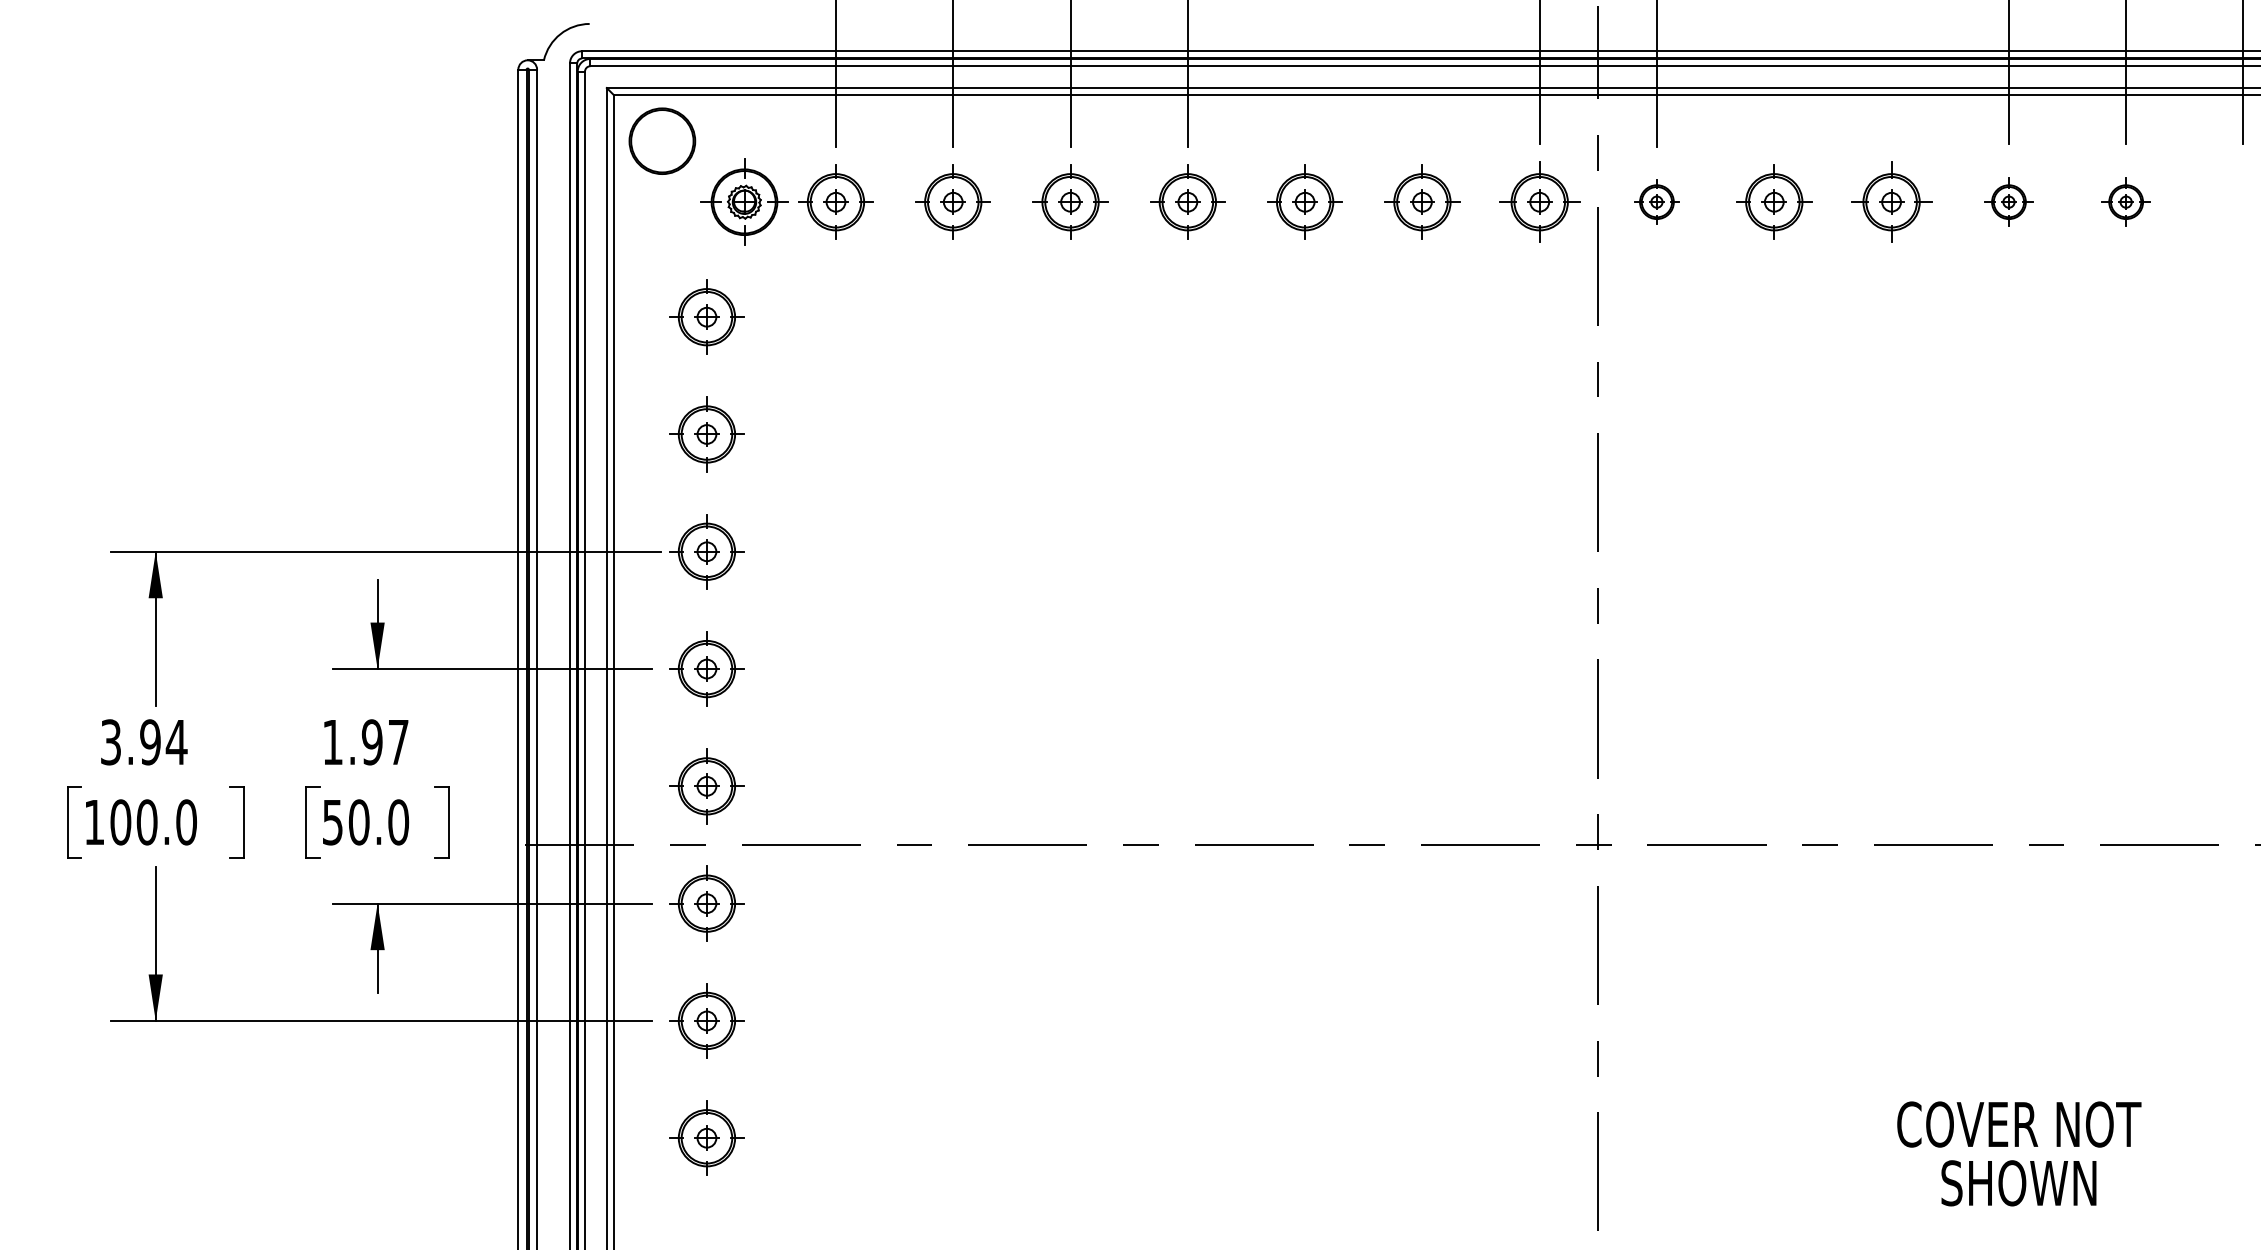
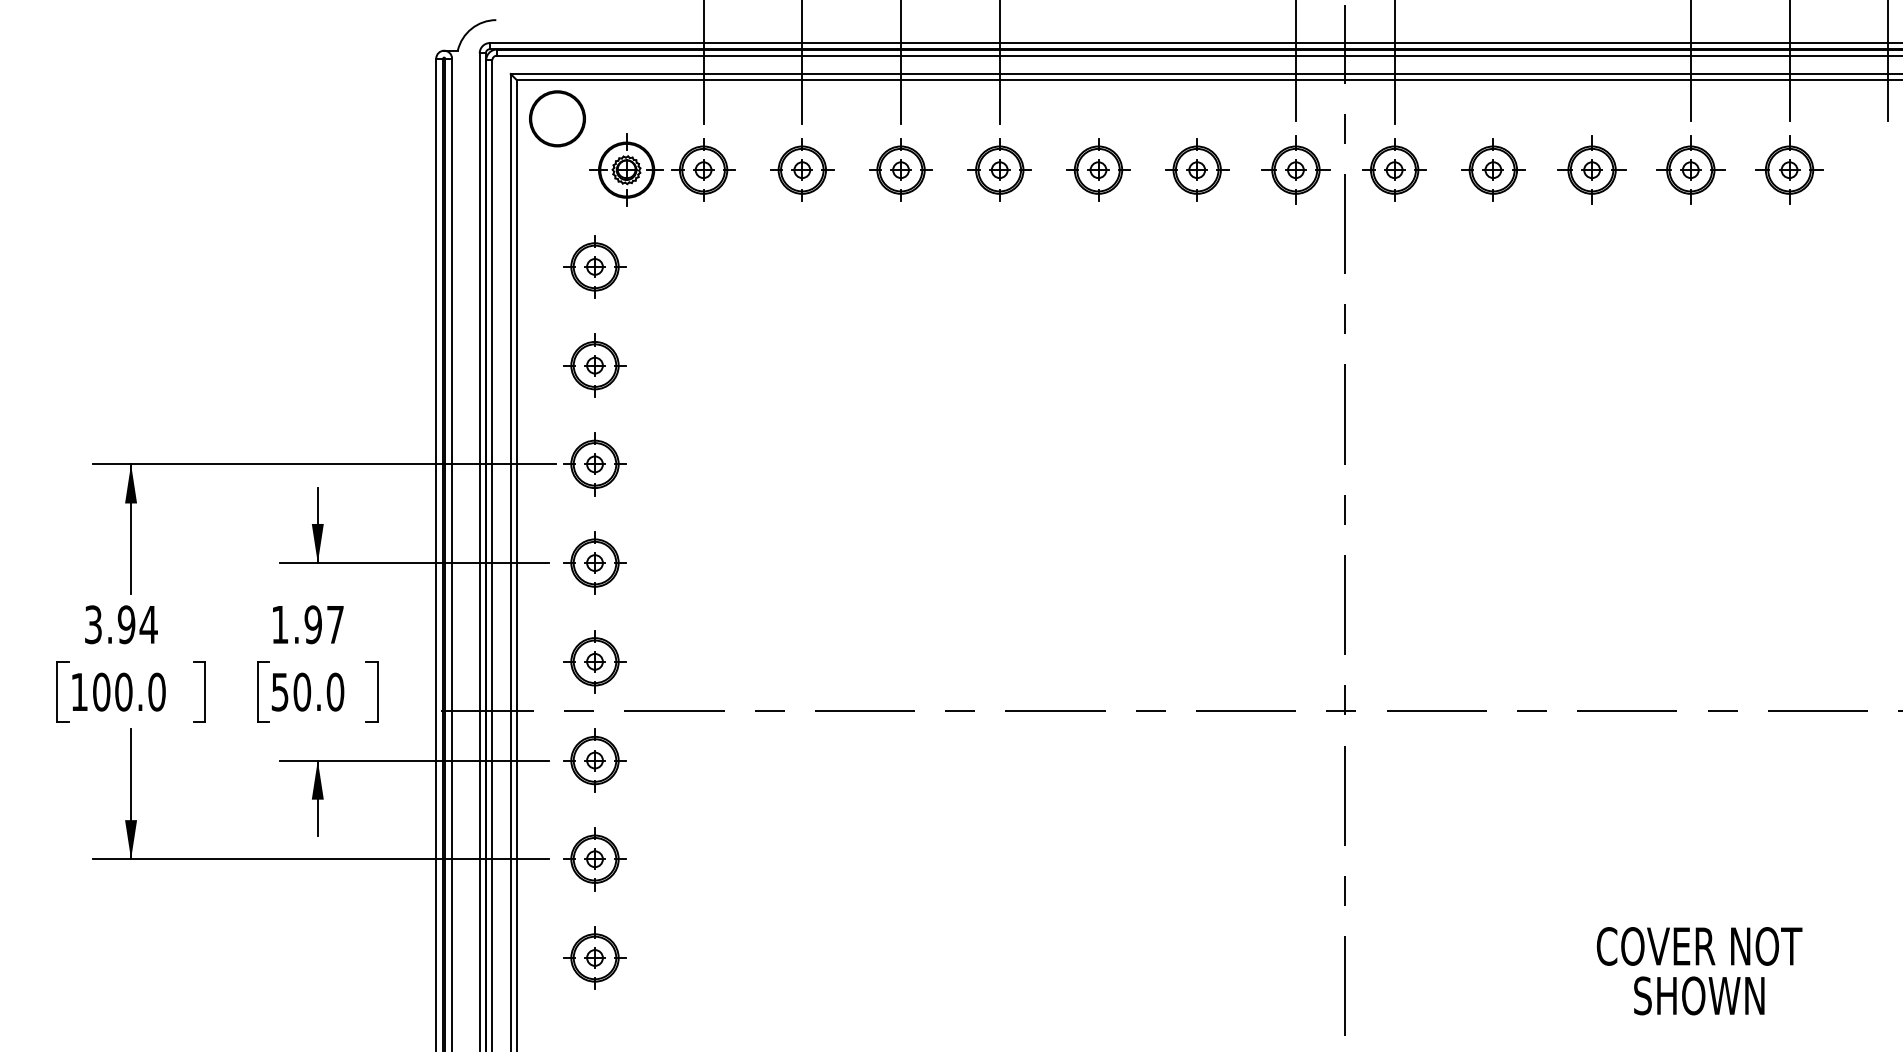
part: (1656, 201) -> (1394, 169), size x1.67
part: (2008, 201) -> (1690, 169), size x1.67
part: (2126, 201) -> (1789, 169), size x1.67

